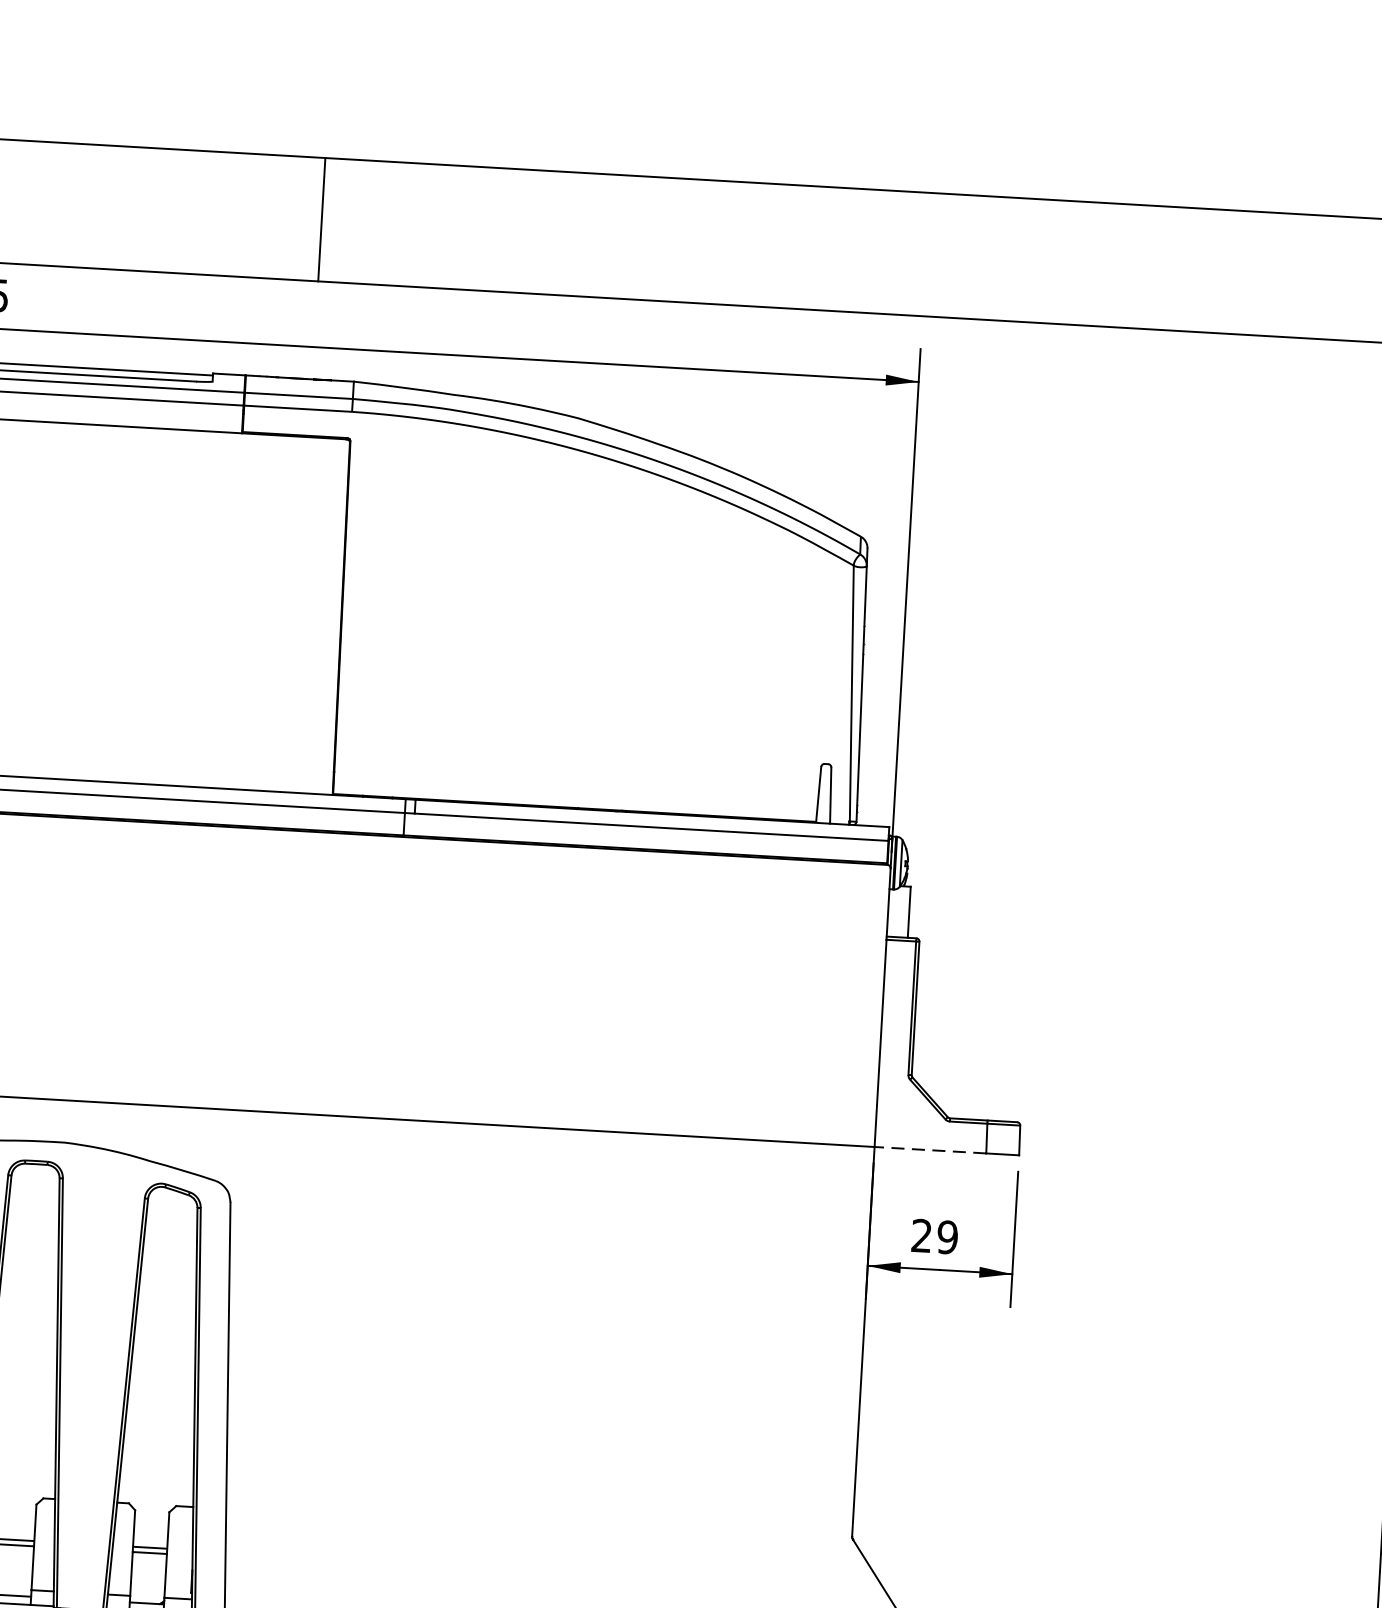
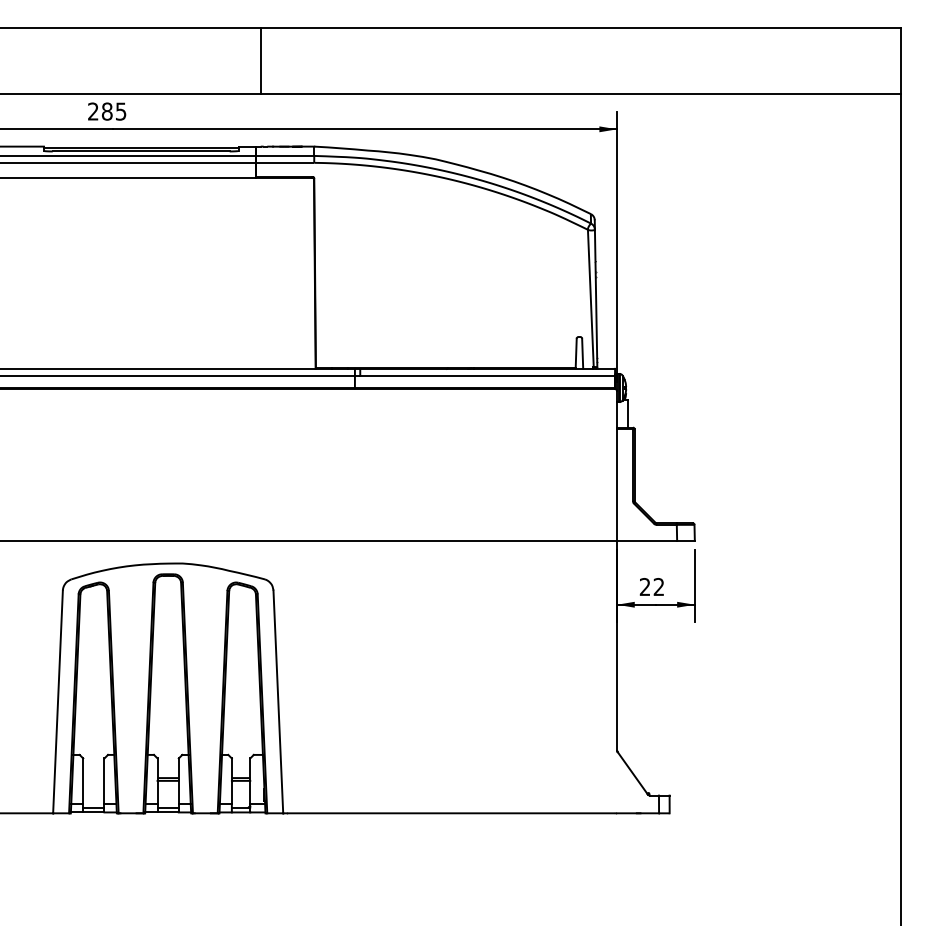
line: (322, 219) -> (261, 60), moved
line: (929, 1149) -> (646, 540), dashed -> solid
text: (946, 1238) -> (658, 587), 29 -> 22

